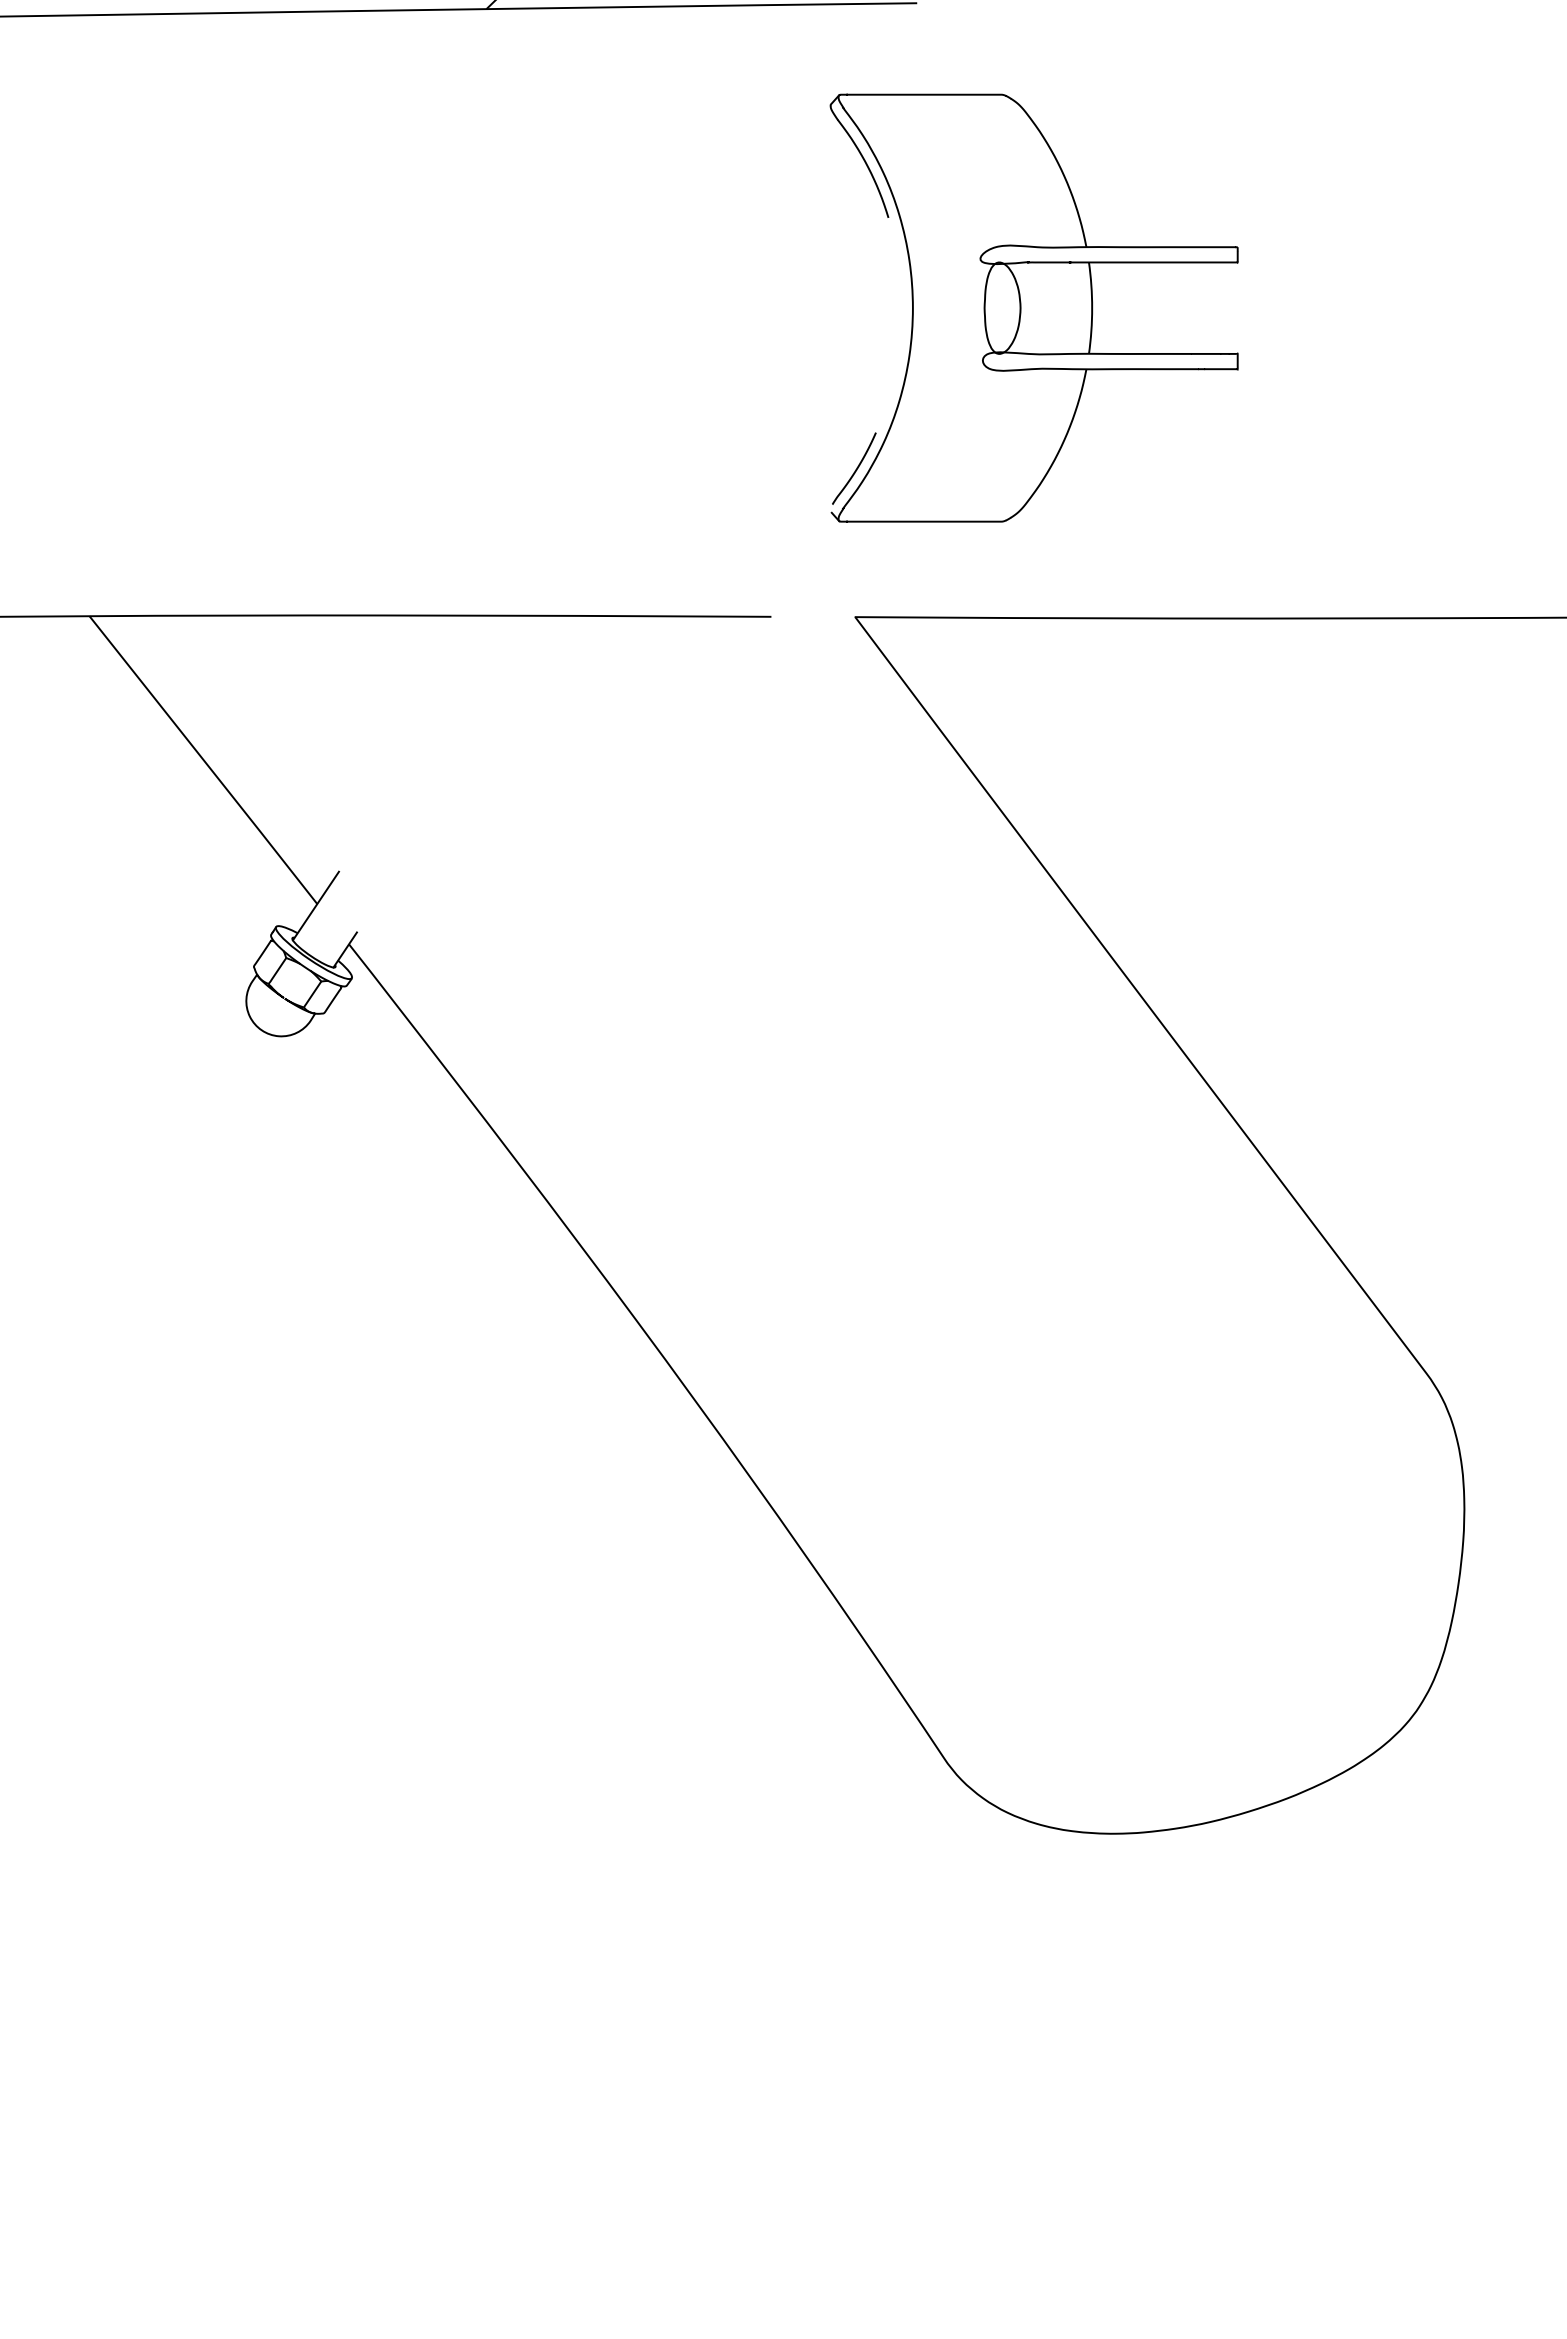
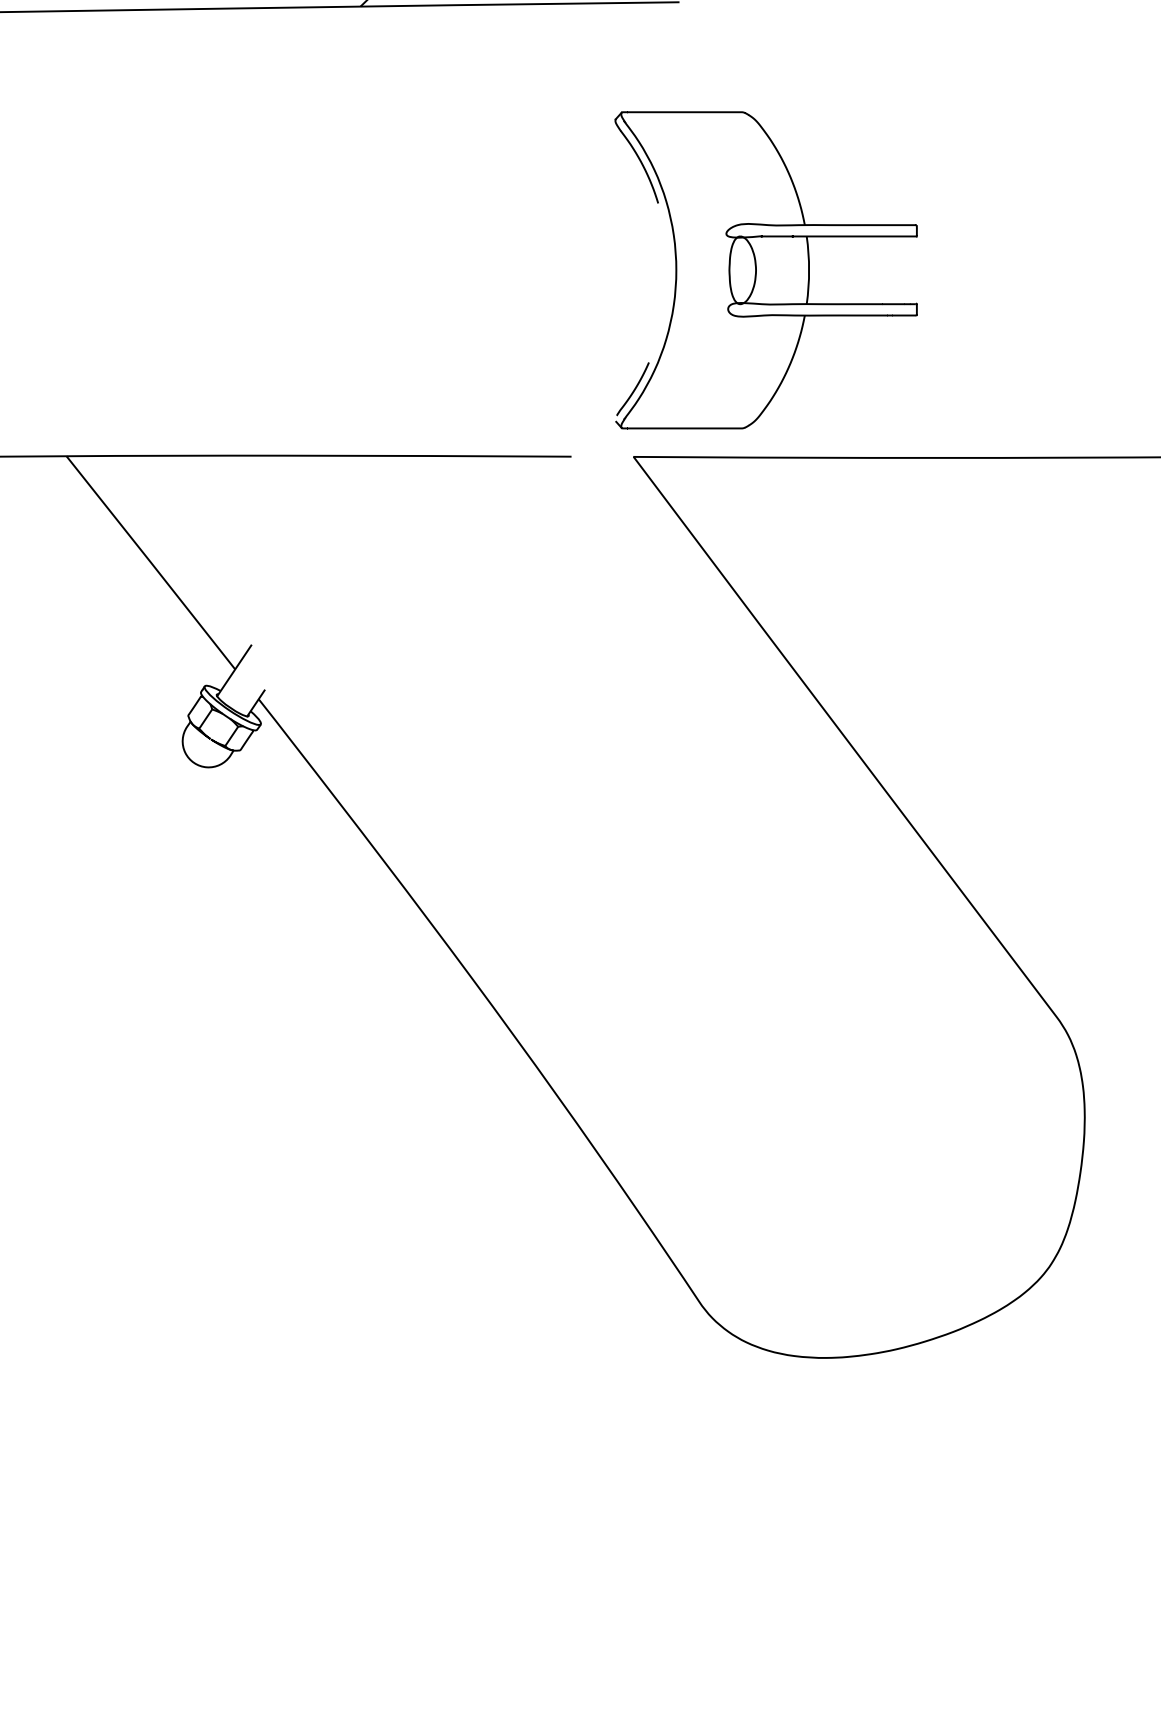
part: (1033, 307) -> (765, 269), moved

